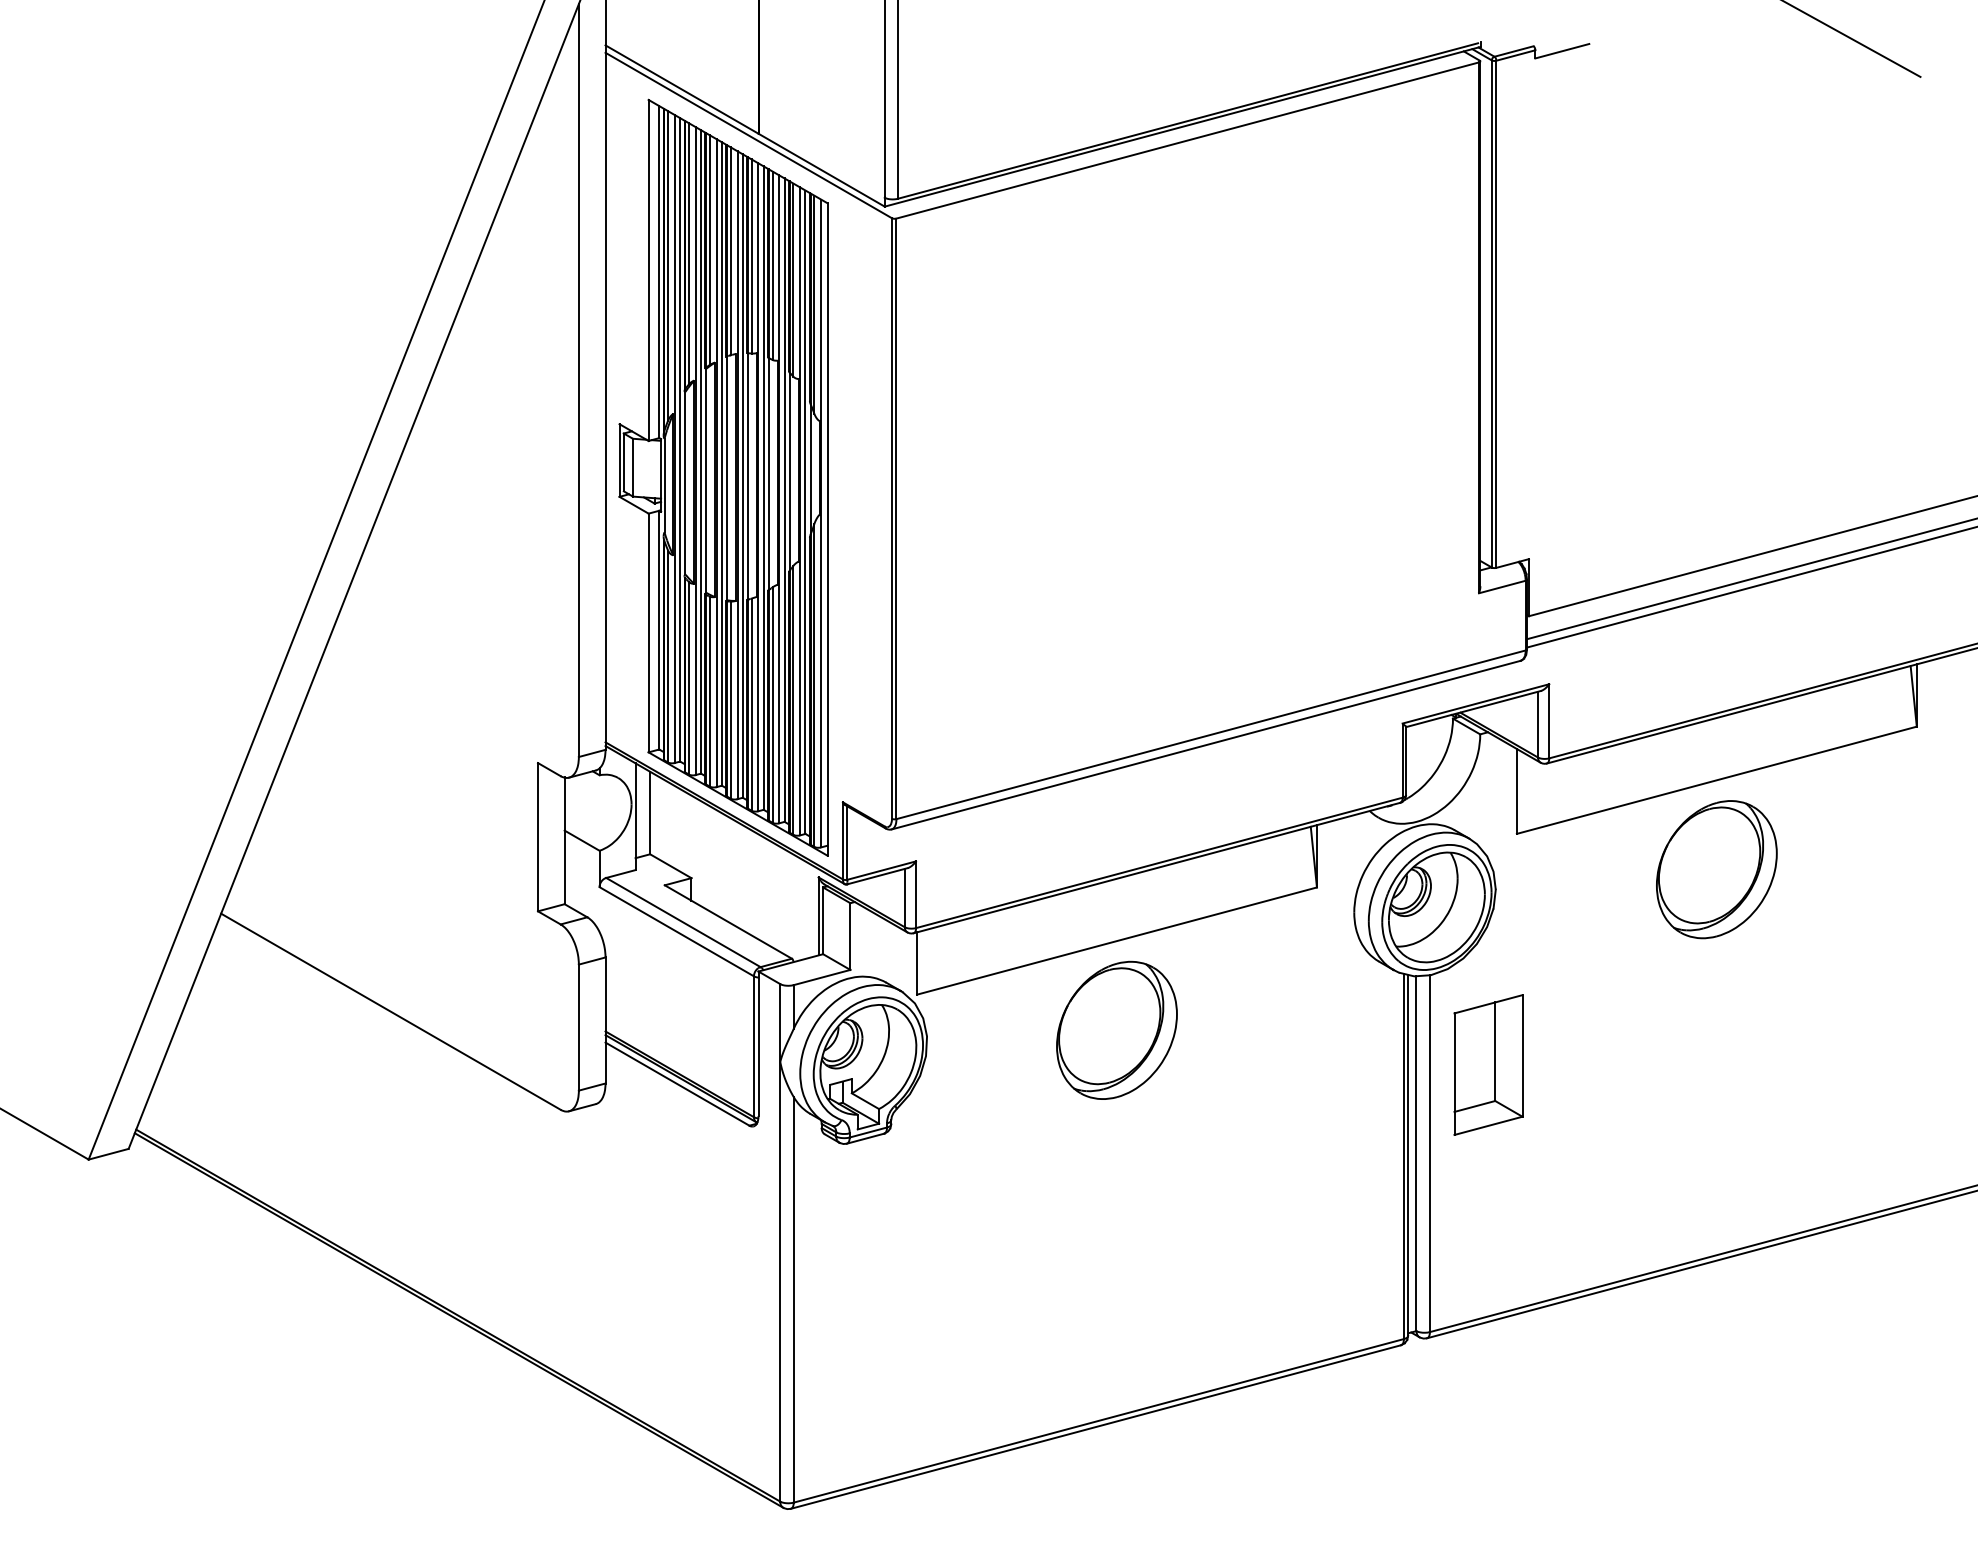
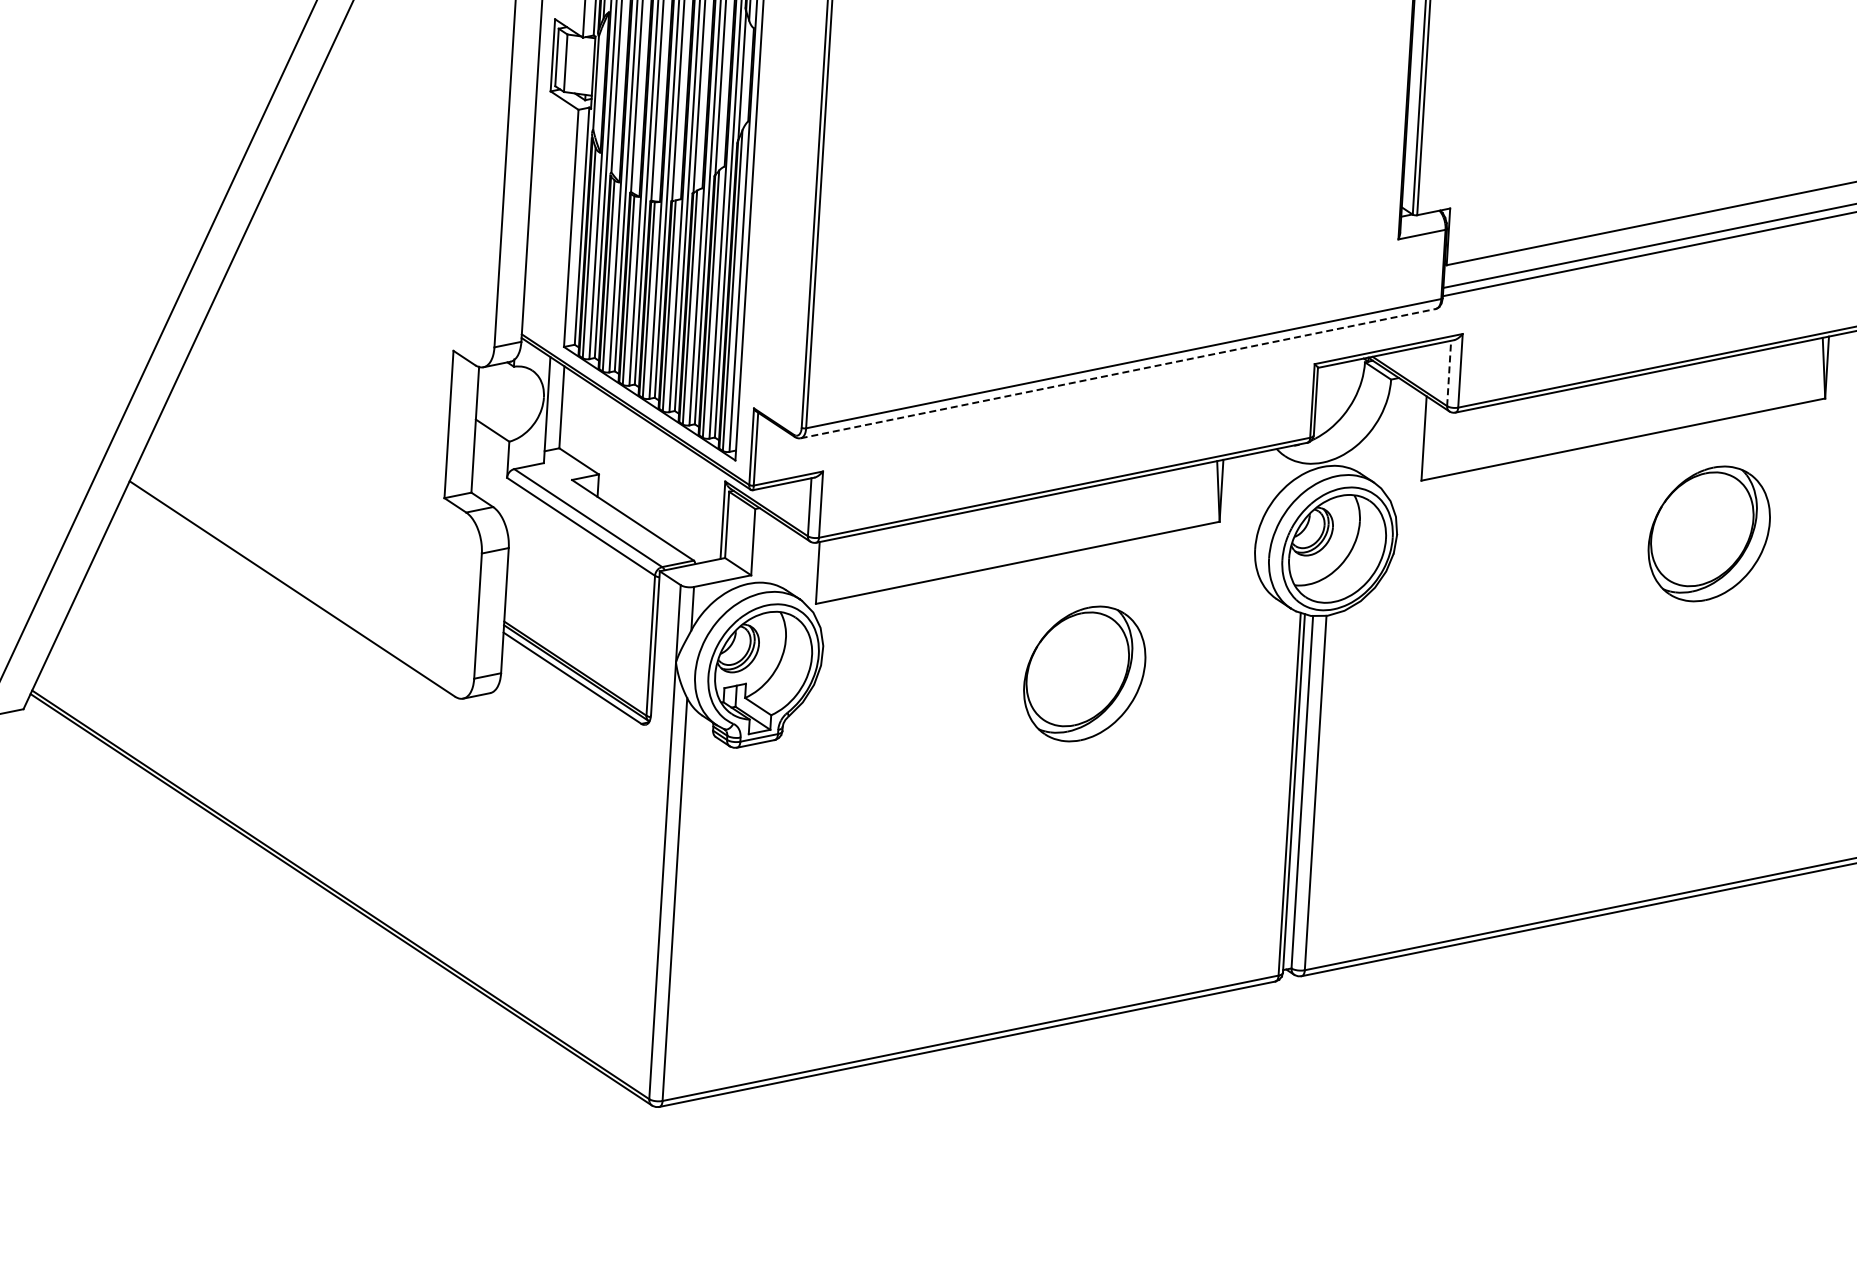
line: (1538, 724) -> (1449, 373), solid -> dashed
line: (1206, 745) -> (1118, 374), solid -> dashed
part: (1716, 869) -> (1708, 533), moved
part: (1116, 1029) -> (1084, 673), moved
part: (1488, 1064) -> (1379, 708), removed

